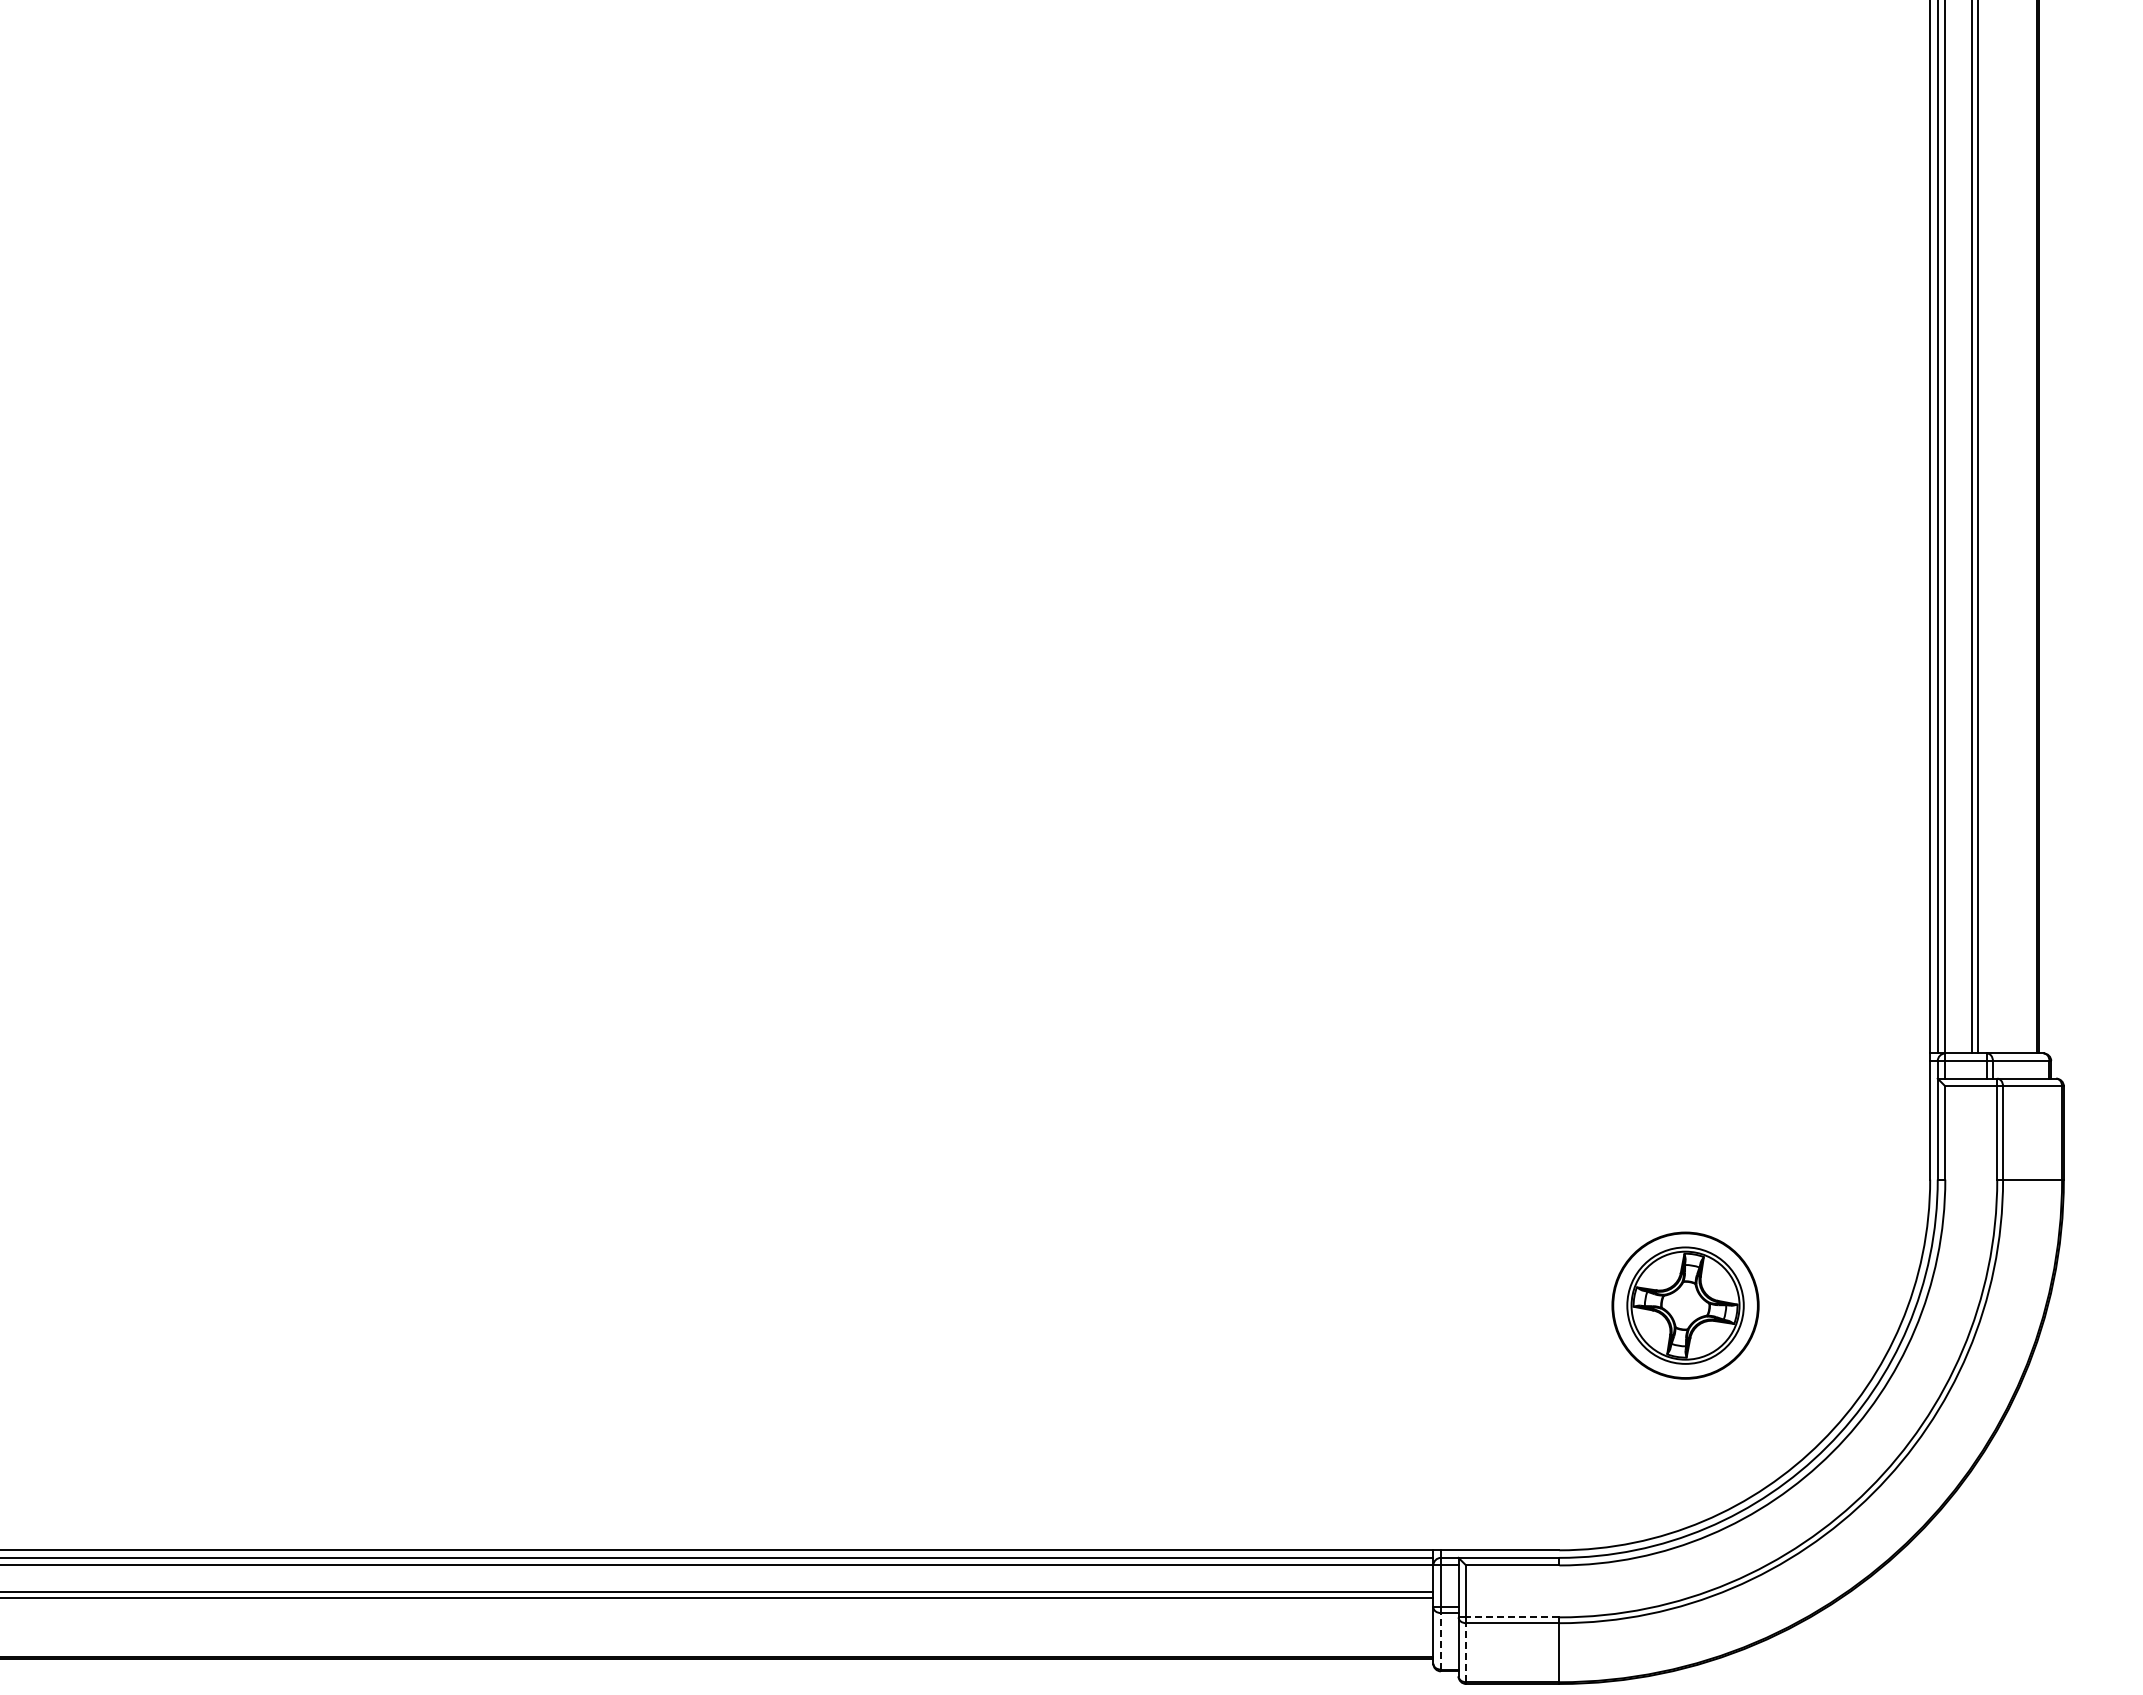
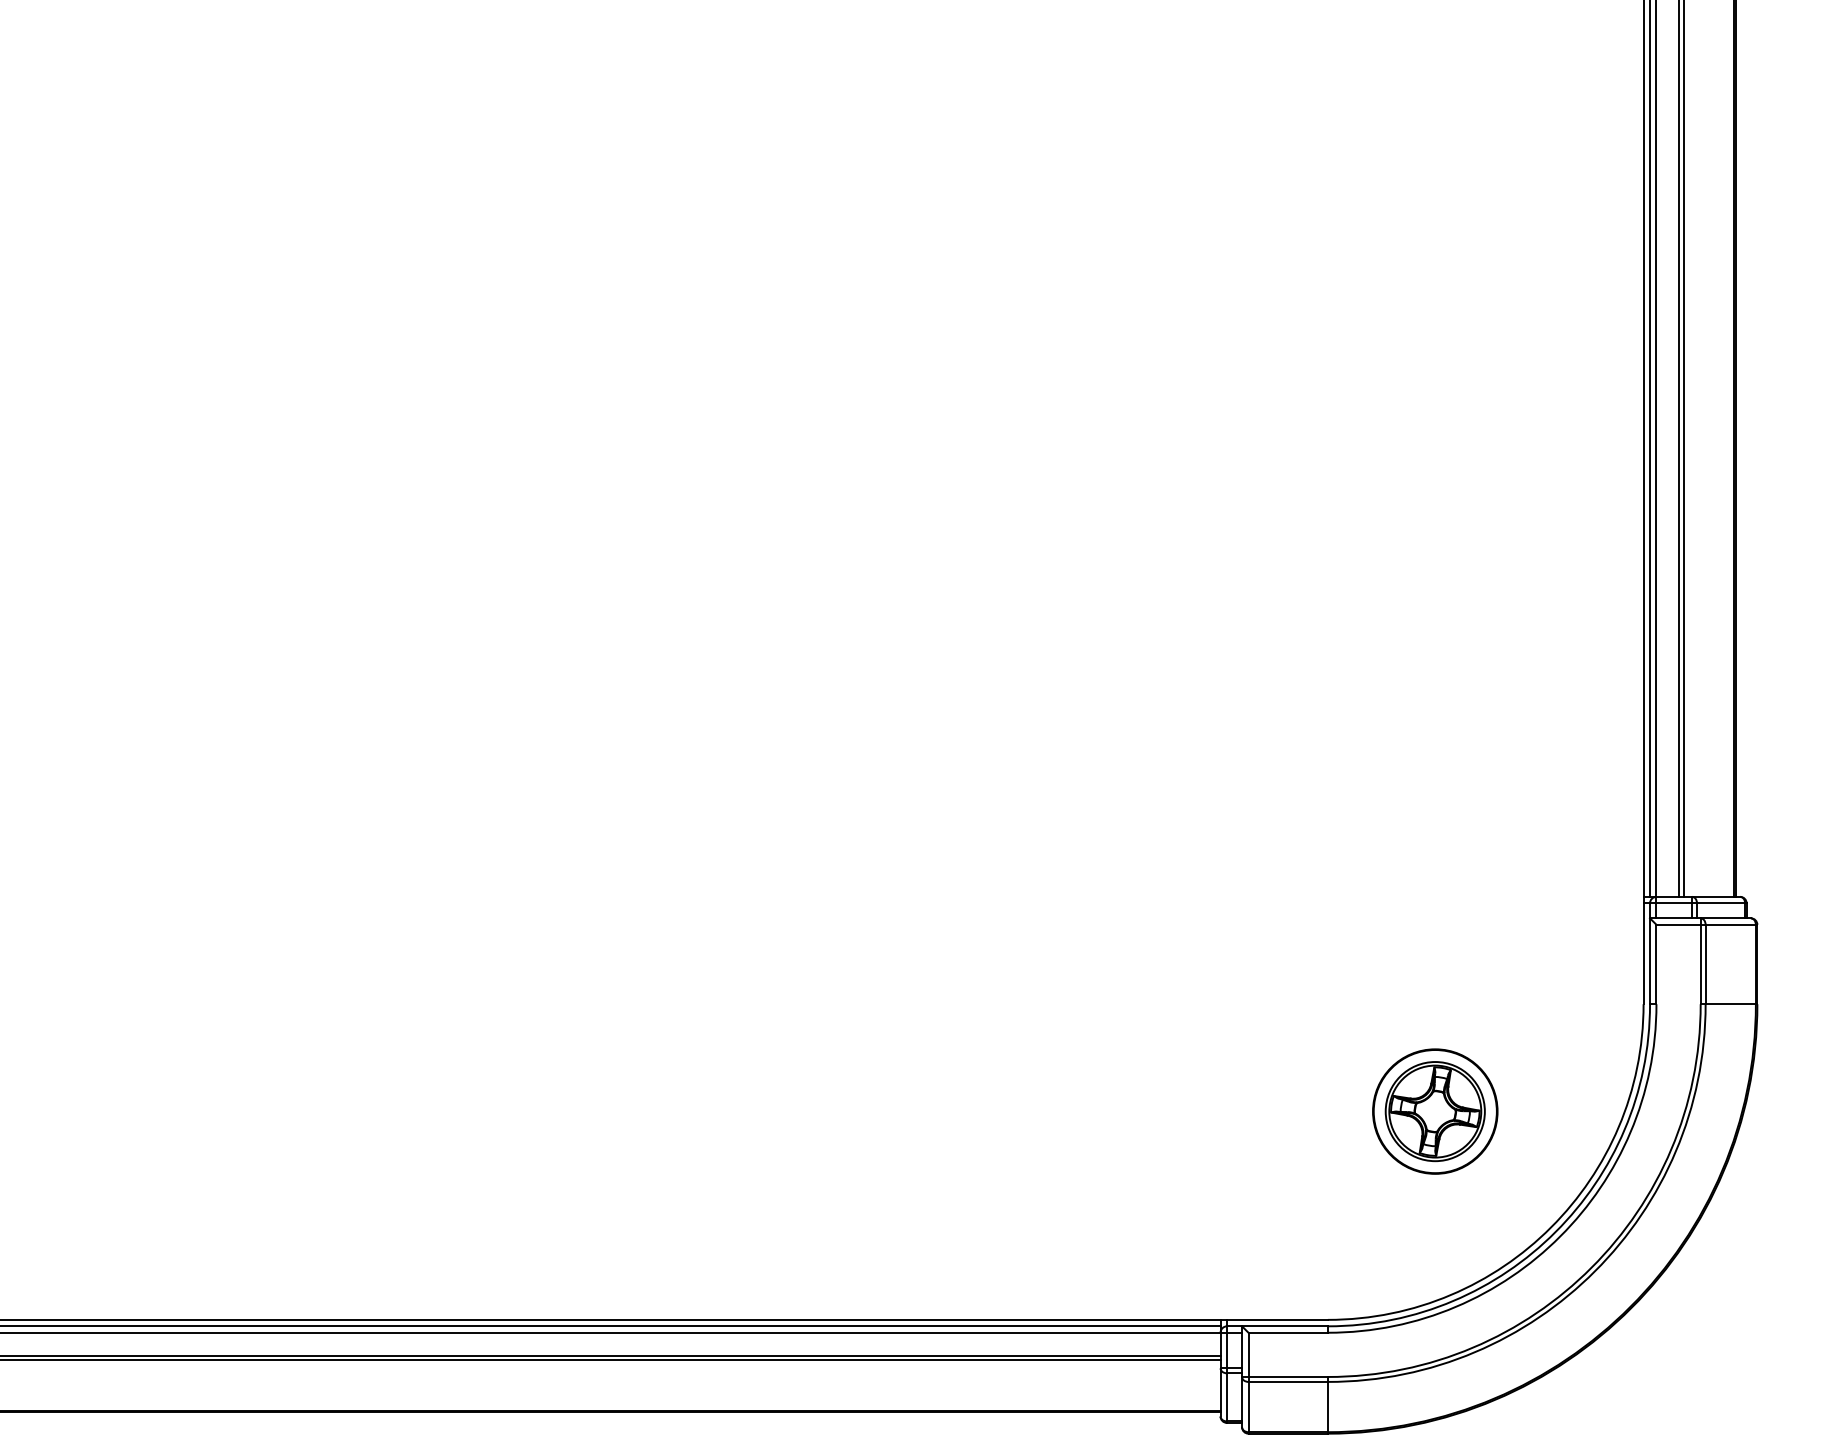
line: (1512, 1617) -> (1287, 1377), dashed -> solid
line: (1440, 1640) -> (1226, 1396), dashed -> solid
line: (1466, 1652) -> (1248, 1406), dashed -> solid

